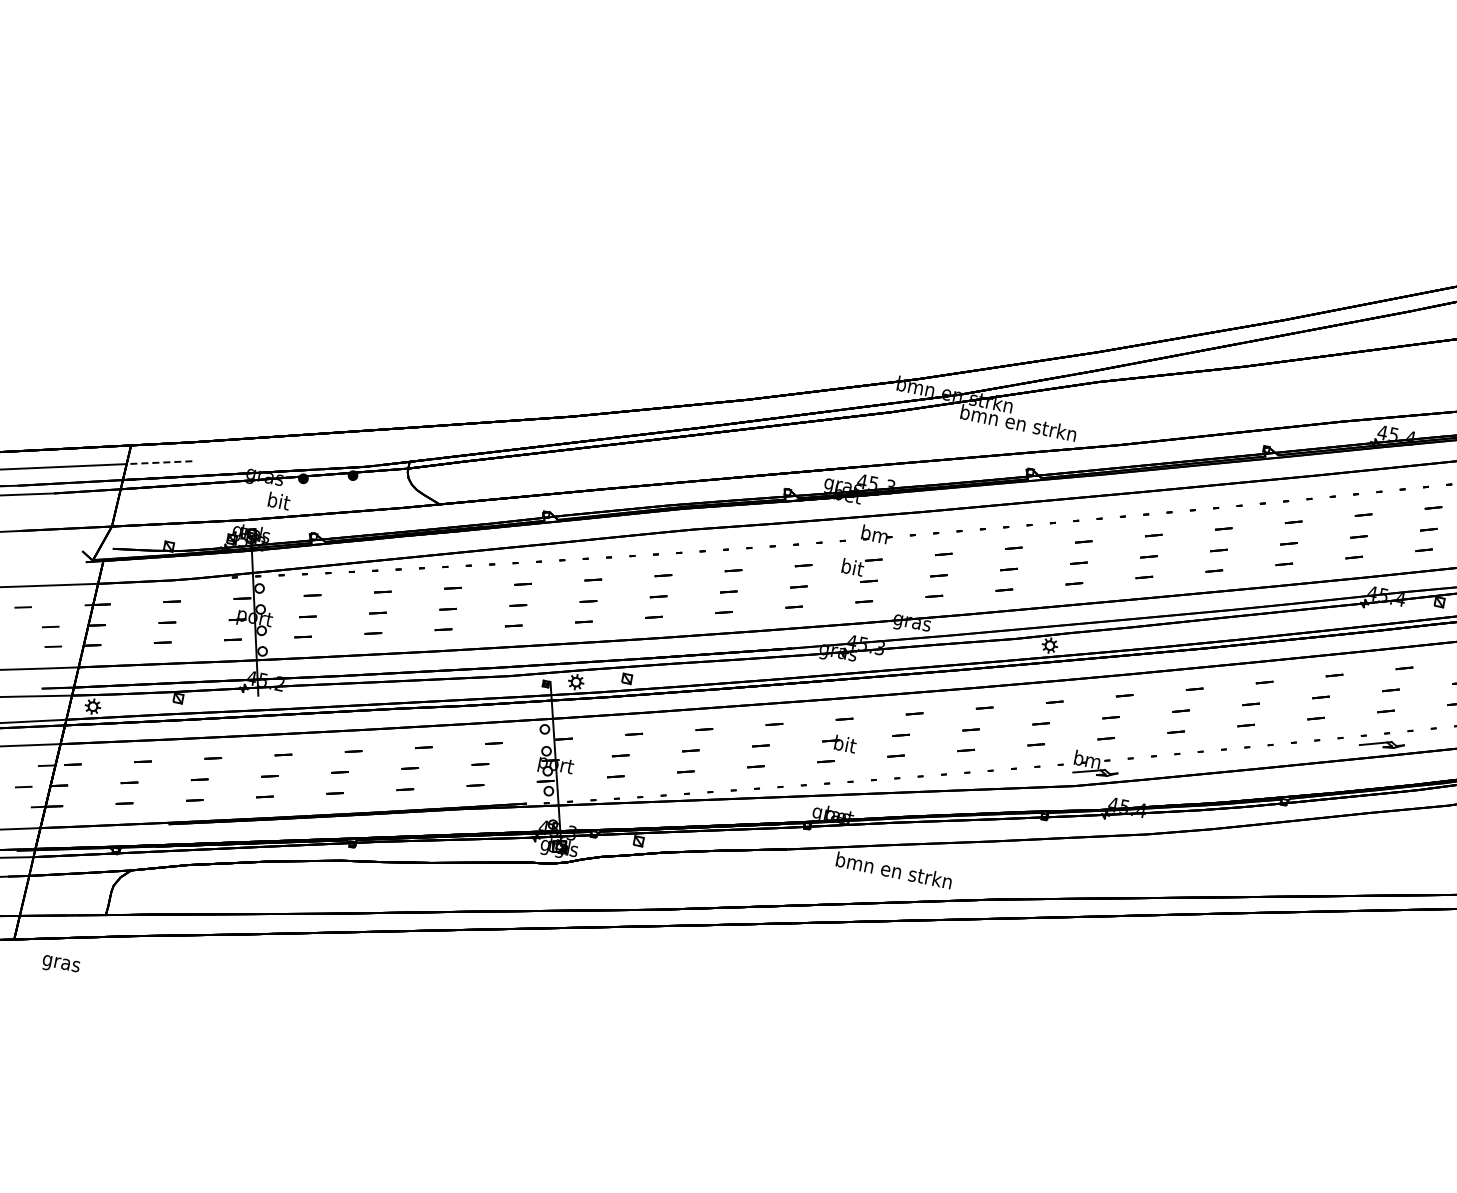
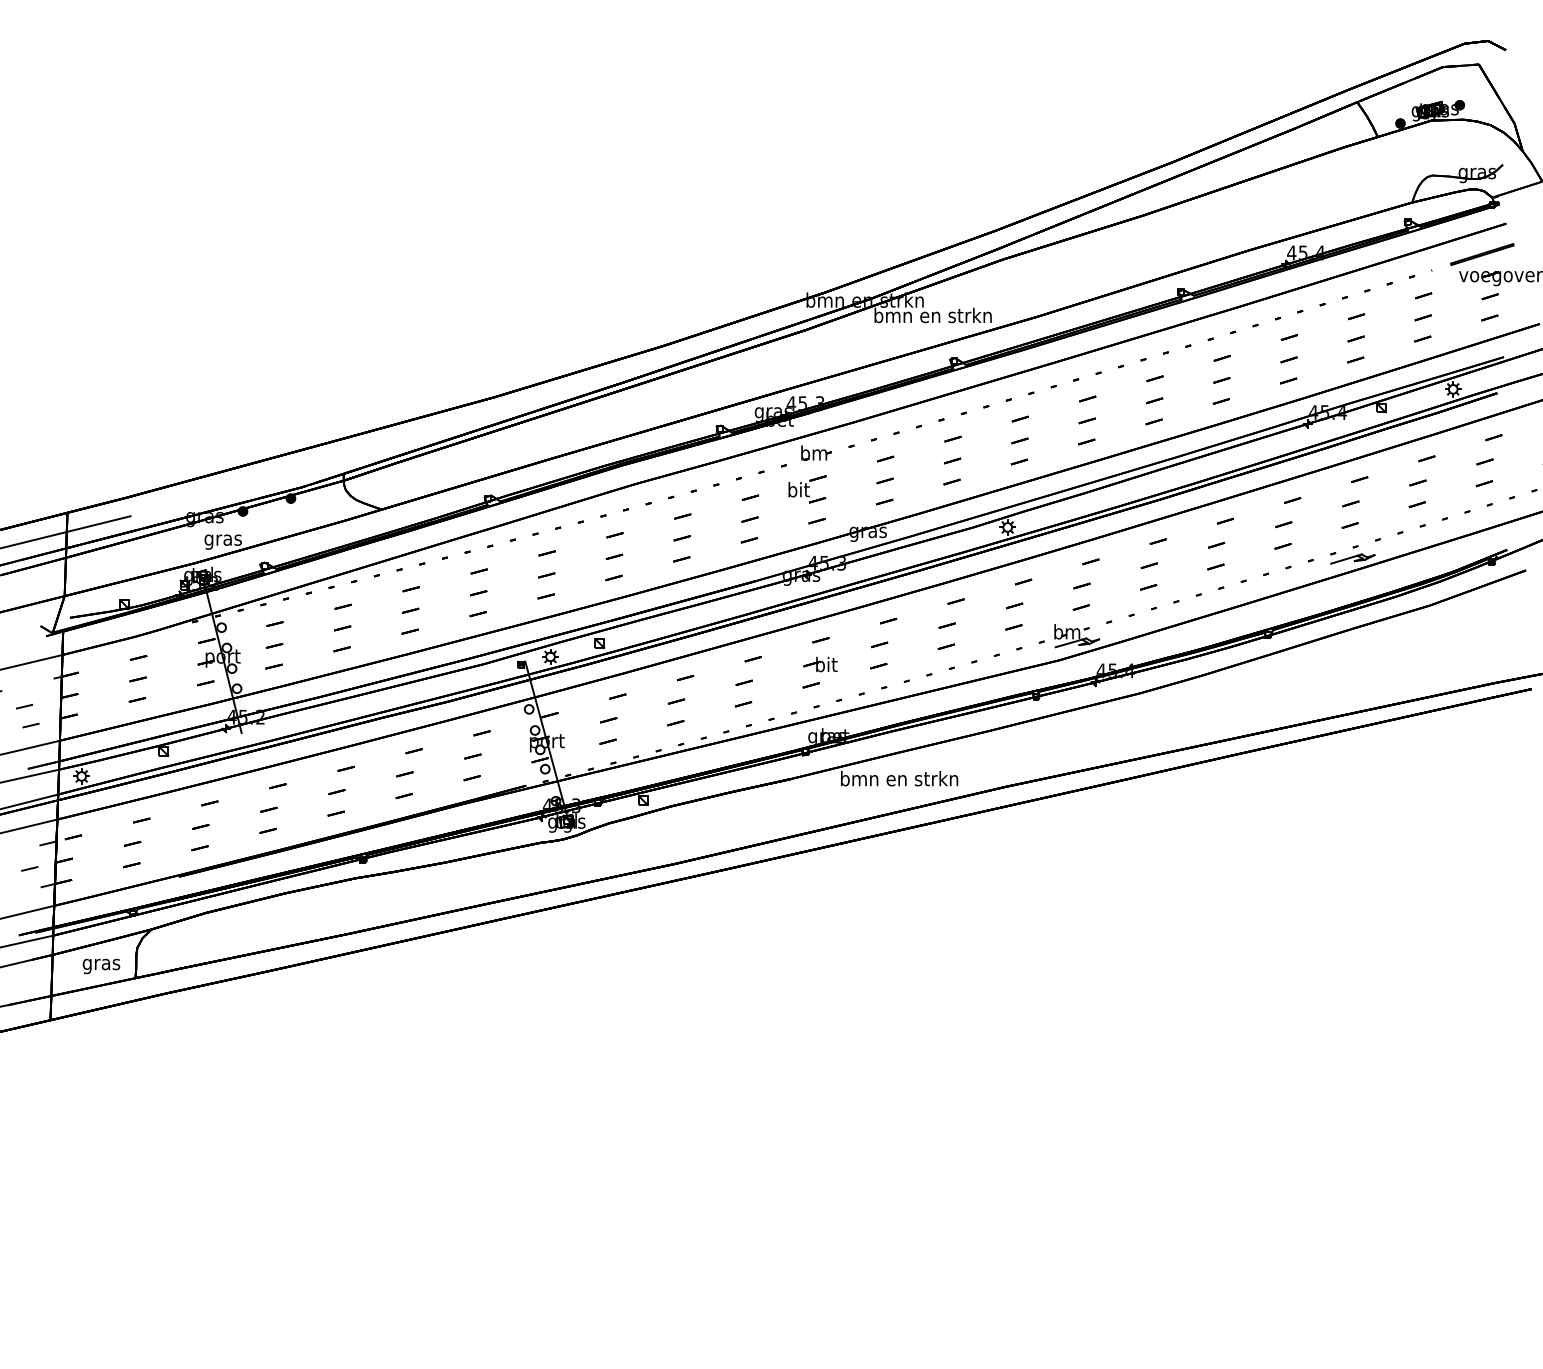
line: (159, 463) -> (98, 524), dashed -> solid
text: (277, 502) -> (222, 539), bit -> gras
text: (60, 965) -> (101, 966), moved

